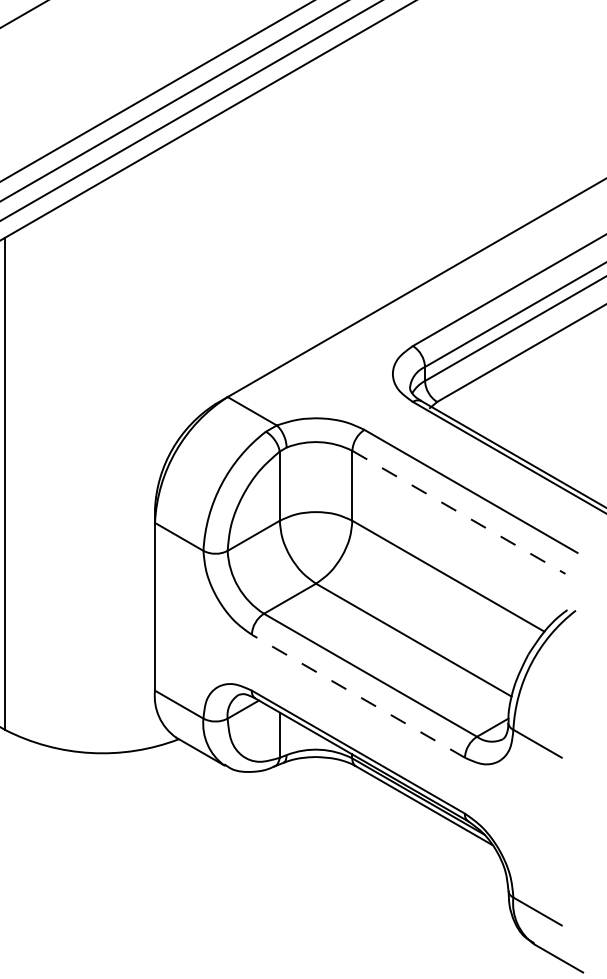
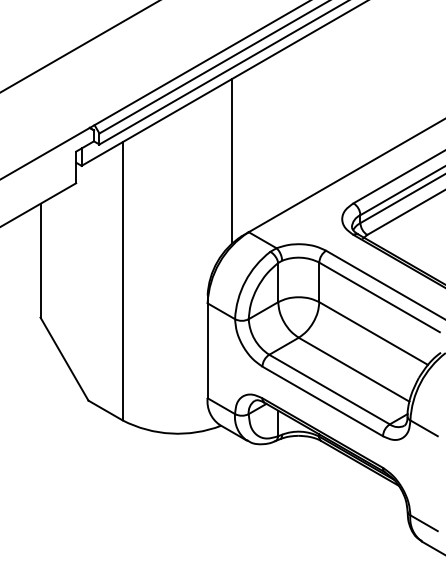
line: (198, 270) -> (232, 160), added
line: (458, 512) -> (379, 297), dashed -> solid
line: (358, 696) -> (322, 401), dashed -> solid

